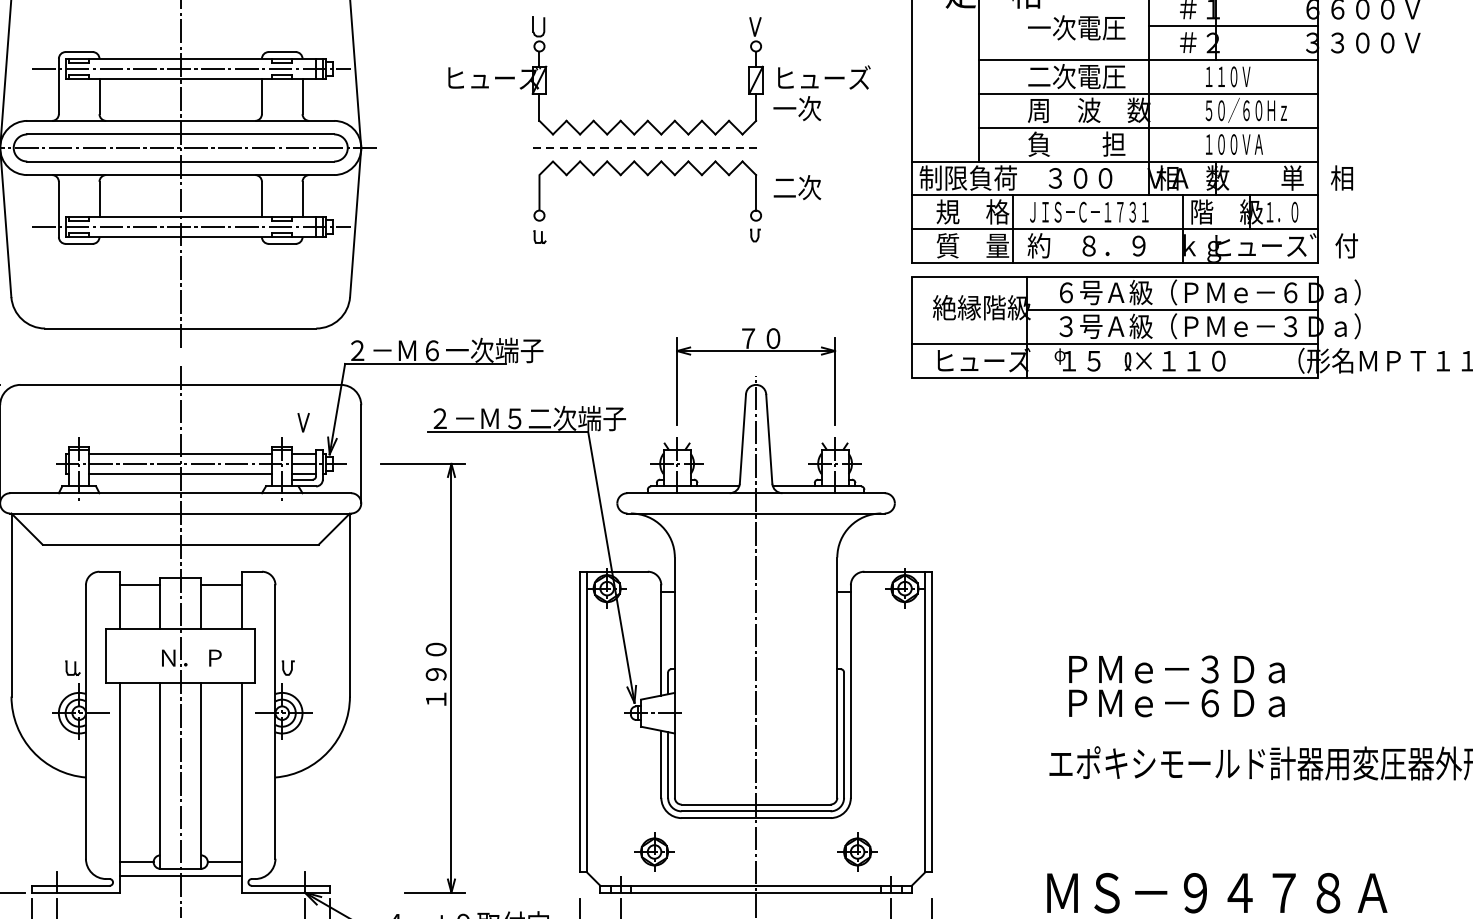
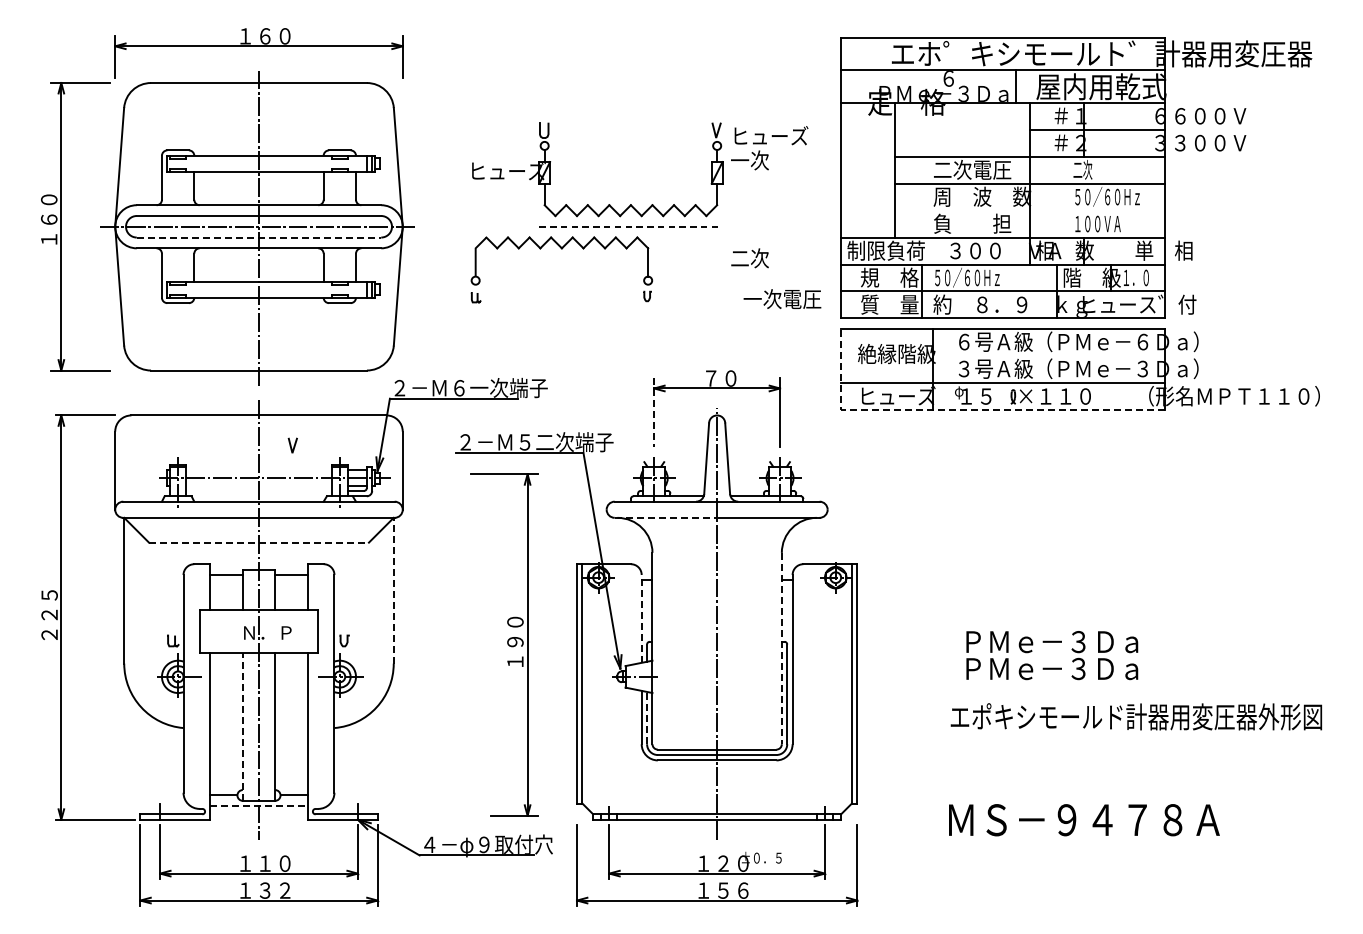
text: (1076, 27) -> (782, 298), moved
line: (191, 68) -> (267, 163), removed
text: (1226, 76) -> (1091, 169), １１０Ｖ -> 二次
text: (821, 93) -> (769, 148), moved
line: (1148, 127) -> (1029, 210), removed
line: (181, 161) -> (259, 237), solid -> dashed
part: (647, 176) -> (561, 249), moved
text: (1089, 211) -> (982, 277), ＪＩＳ－Ｃ－１７３１ -> ５０／６０Ｈｚ
line: (191, 226) -> (267, 289), removed
line: (1172, 310) -> (1048, 356), removed
line: (1062, 378) -> (961, 410), solid -> dashed
line: (677, 381) -> (654, 412), solid -> dashed
line: (301, 422) -> (291, 445), moved
line: (180, 454) -> (258, 470), removed
line: (180, 474) -> (258, 486), removed
line: (692, 513) -> (666, 517), solid -> dashed
line: (180, 544) -> (258, 542), solid -> dashed
line: (349, 604) -> (393, 590), solid -> dashed
line: (661, 639) -> (641, 618), solid -> dashed
part: (422, 677) -> (504, 644), moved
line: (836, 677) -> (781, 648), solid -> dashed
text: (1209, 702) -> (1078, 668), ＰＭｅ－６Ｄａ -> ＰＭｅ－３Ｄａ
line: (668, 764) -> (647, 717), solid -> dashed
line: (160, 775) -> (242, 726), solid -> dashed
part: (653, 852) -> (635, 787), removed
part: (856, 852) -> (797, 787), removed
line: (180, 875) -> (258, 806), solid -> dashed

